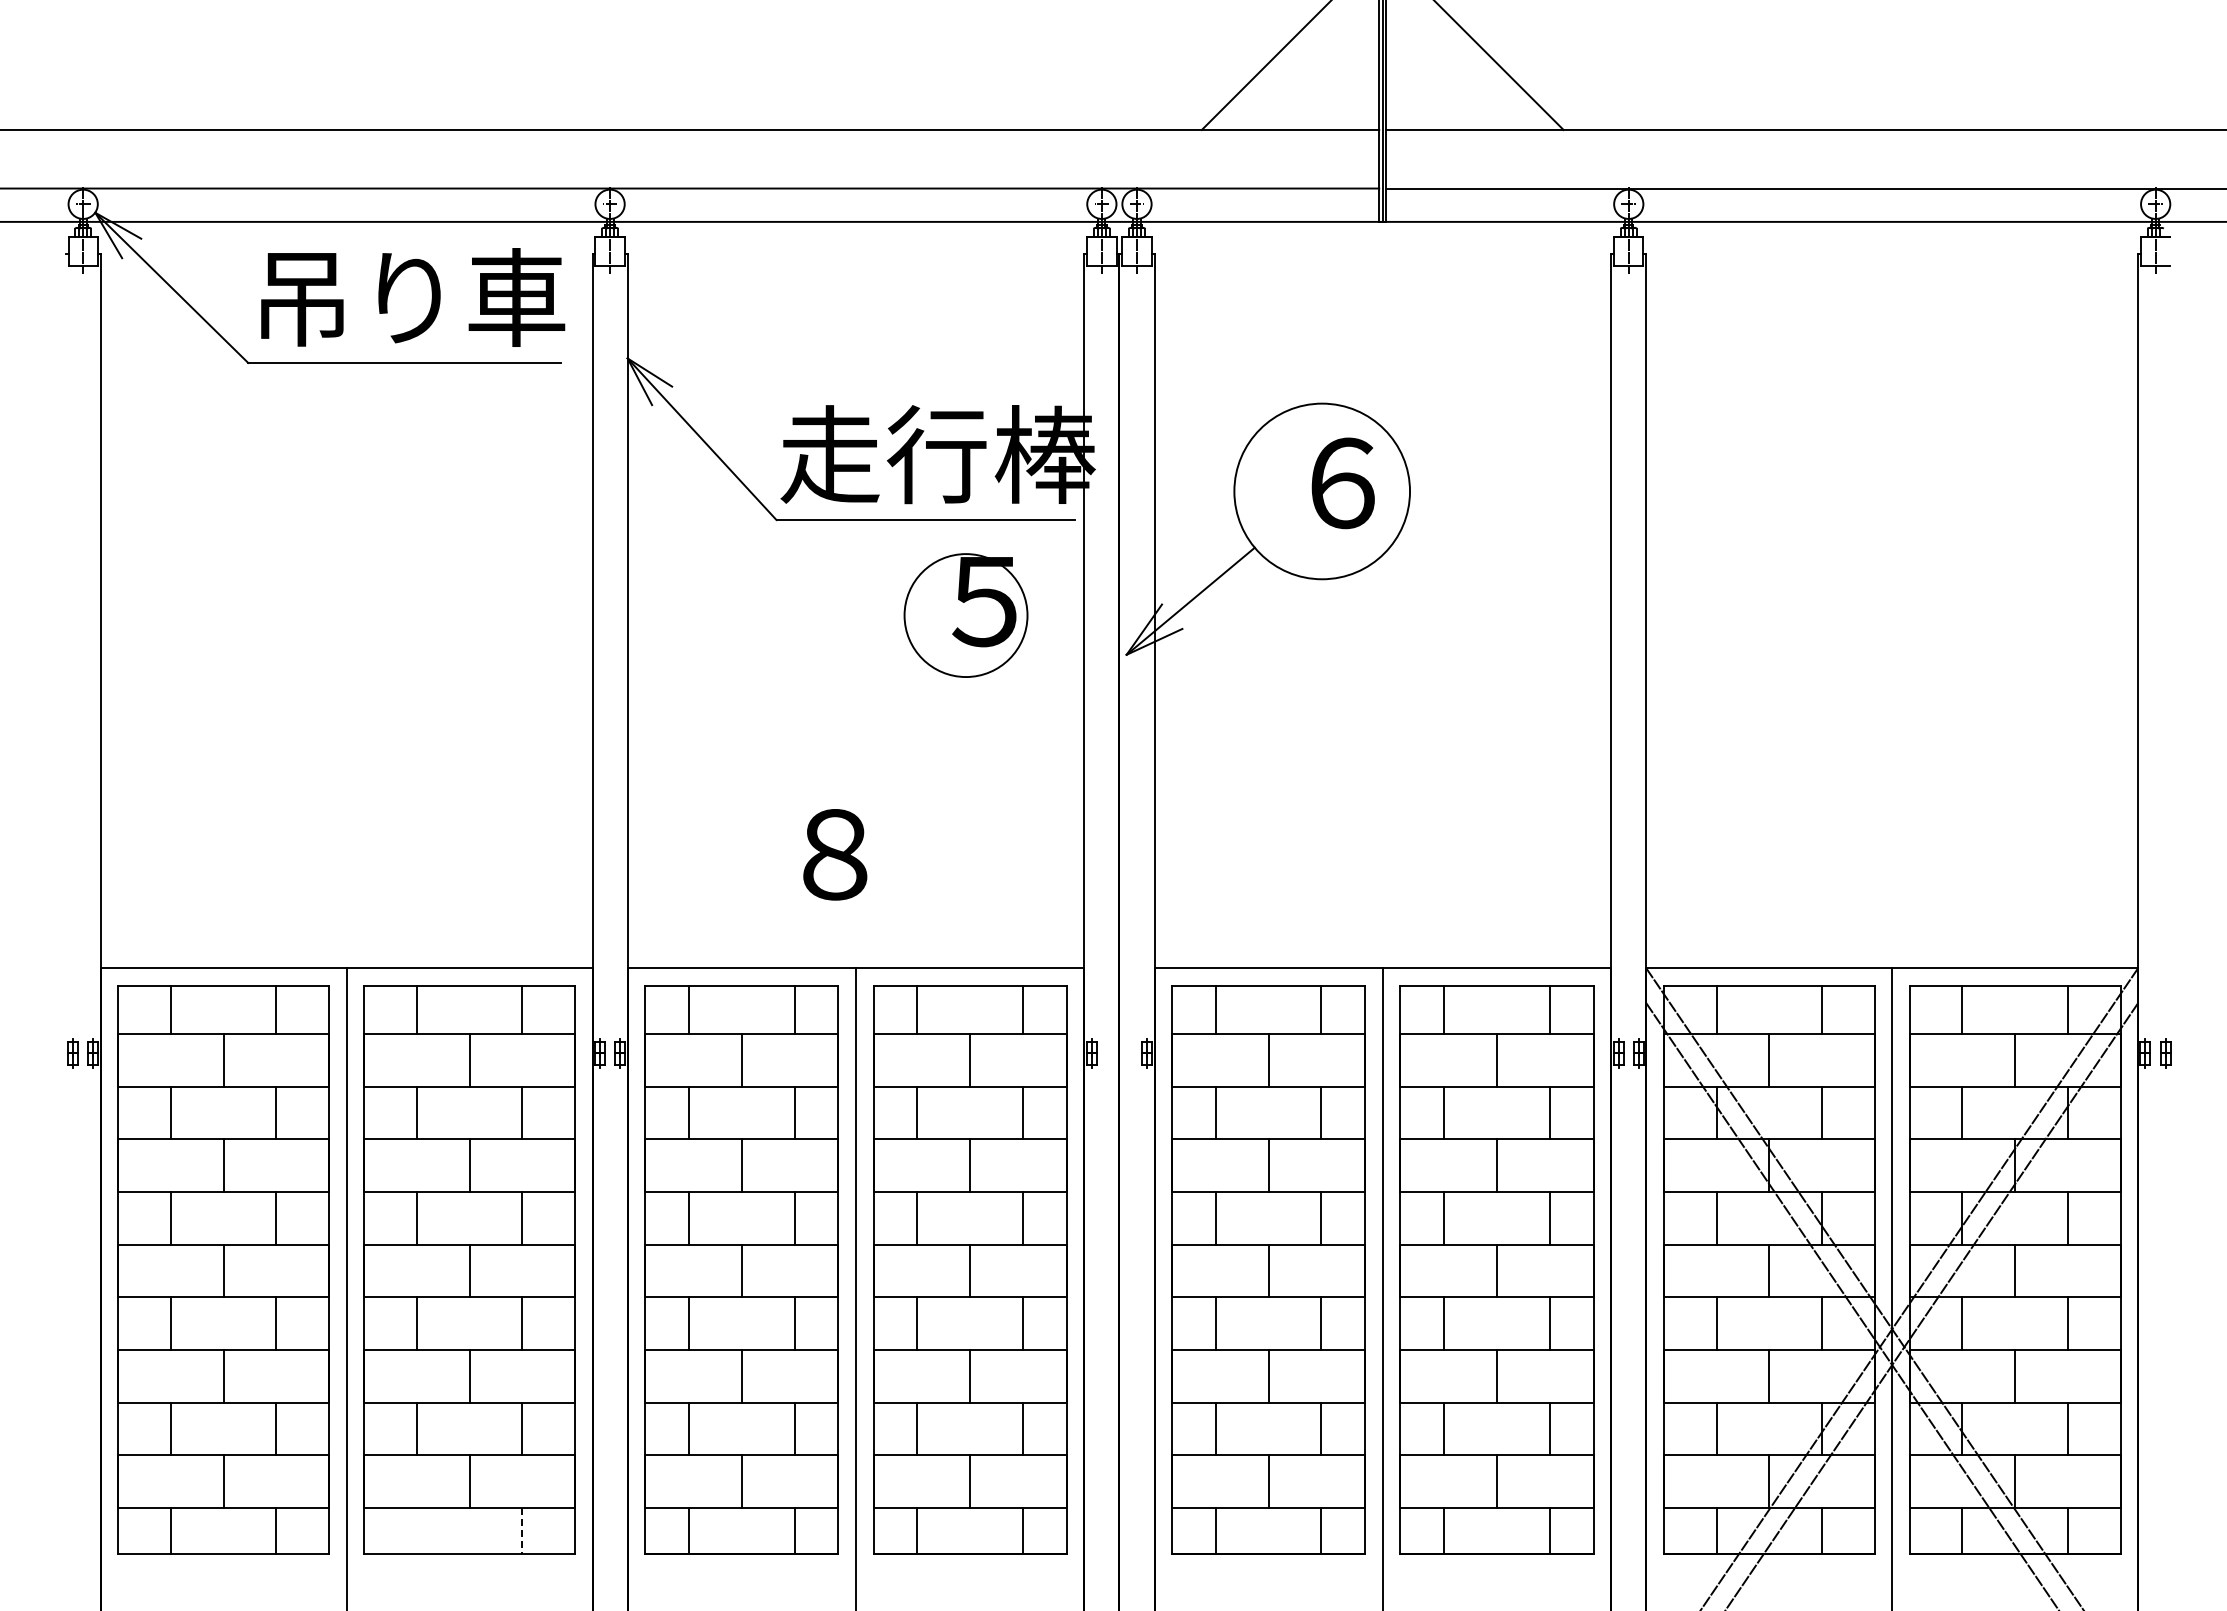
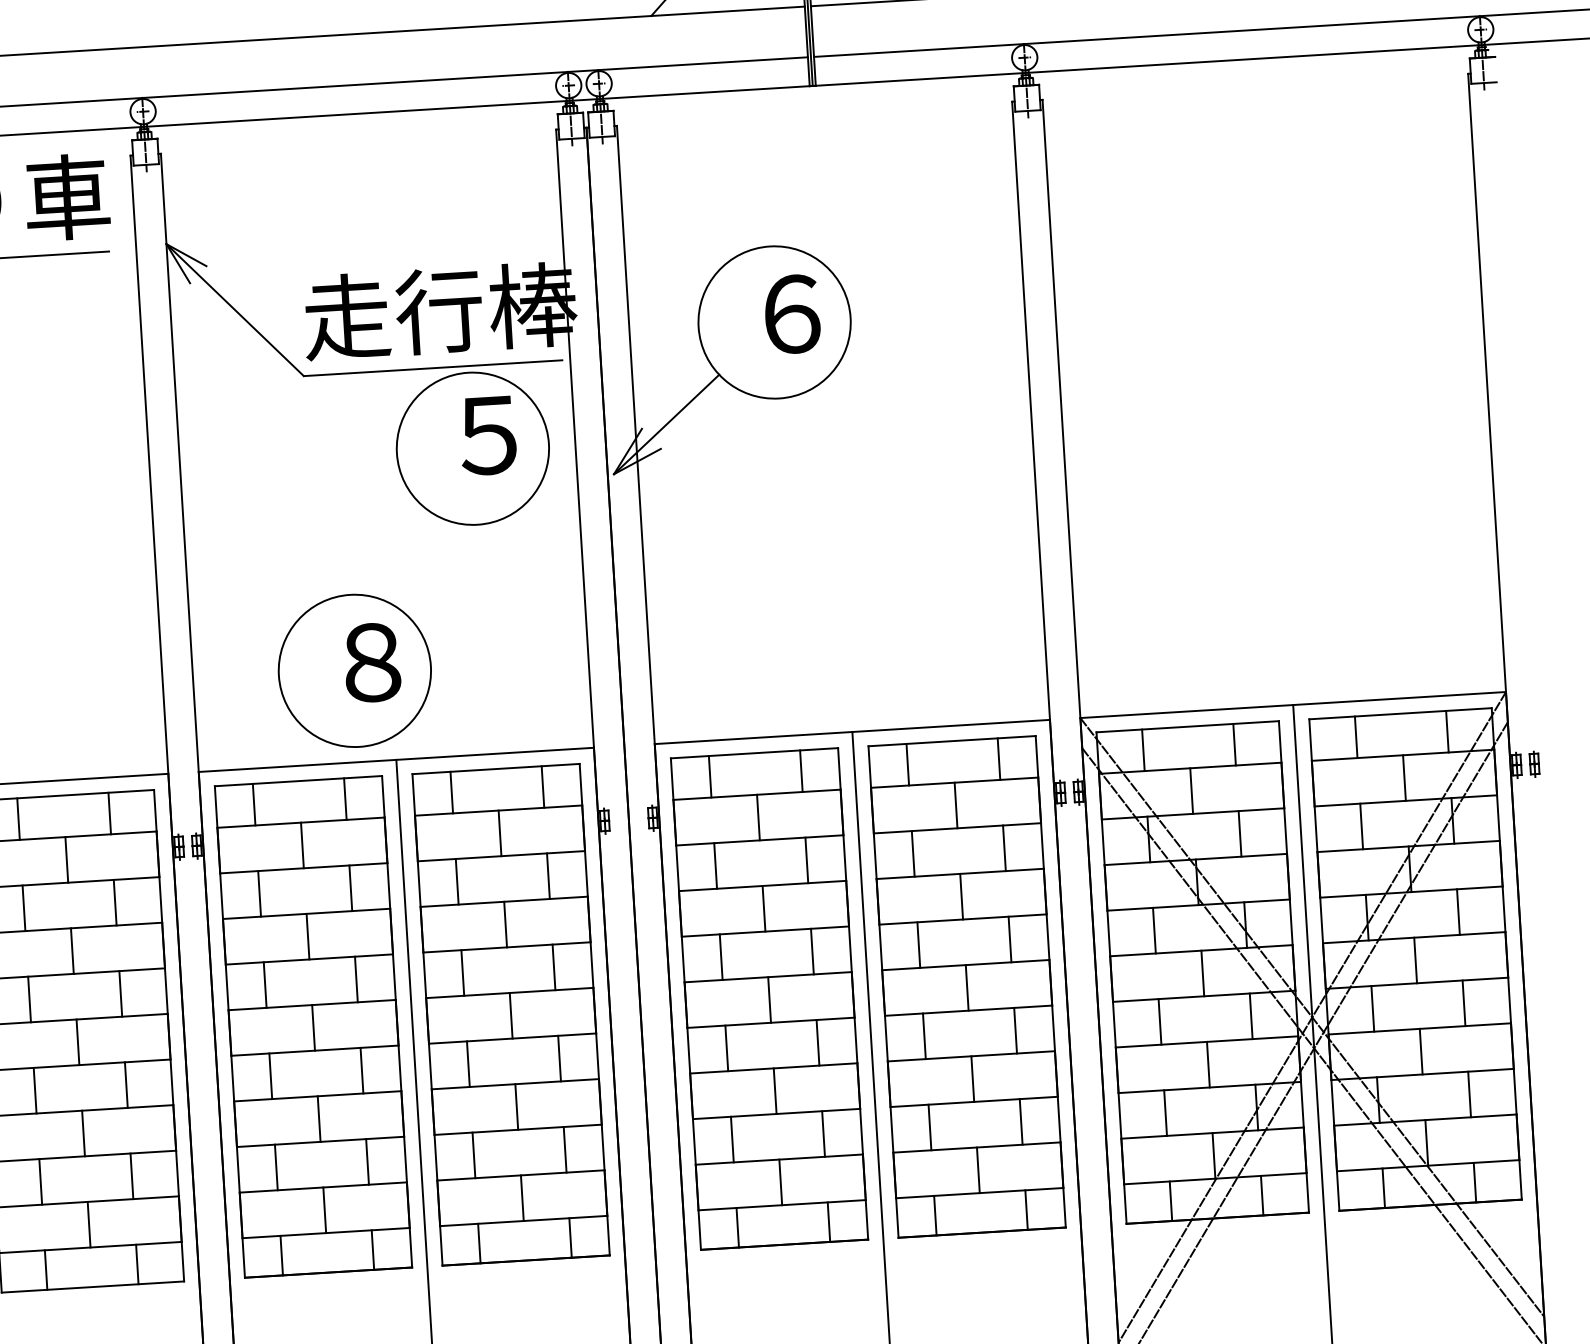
circle: (965, 615) -> (472, 448), size x1.43
circle: (814, 862) -> (354, 670), added
line: (416, 1530) -> (45, 1269), added
line: (522, 1530) -> (137, 1264), dashed -> solid

